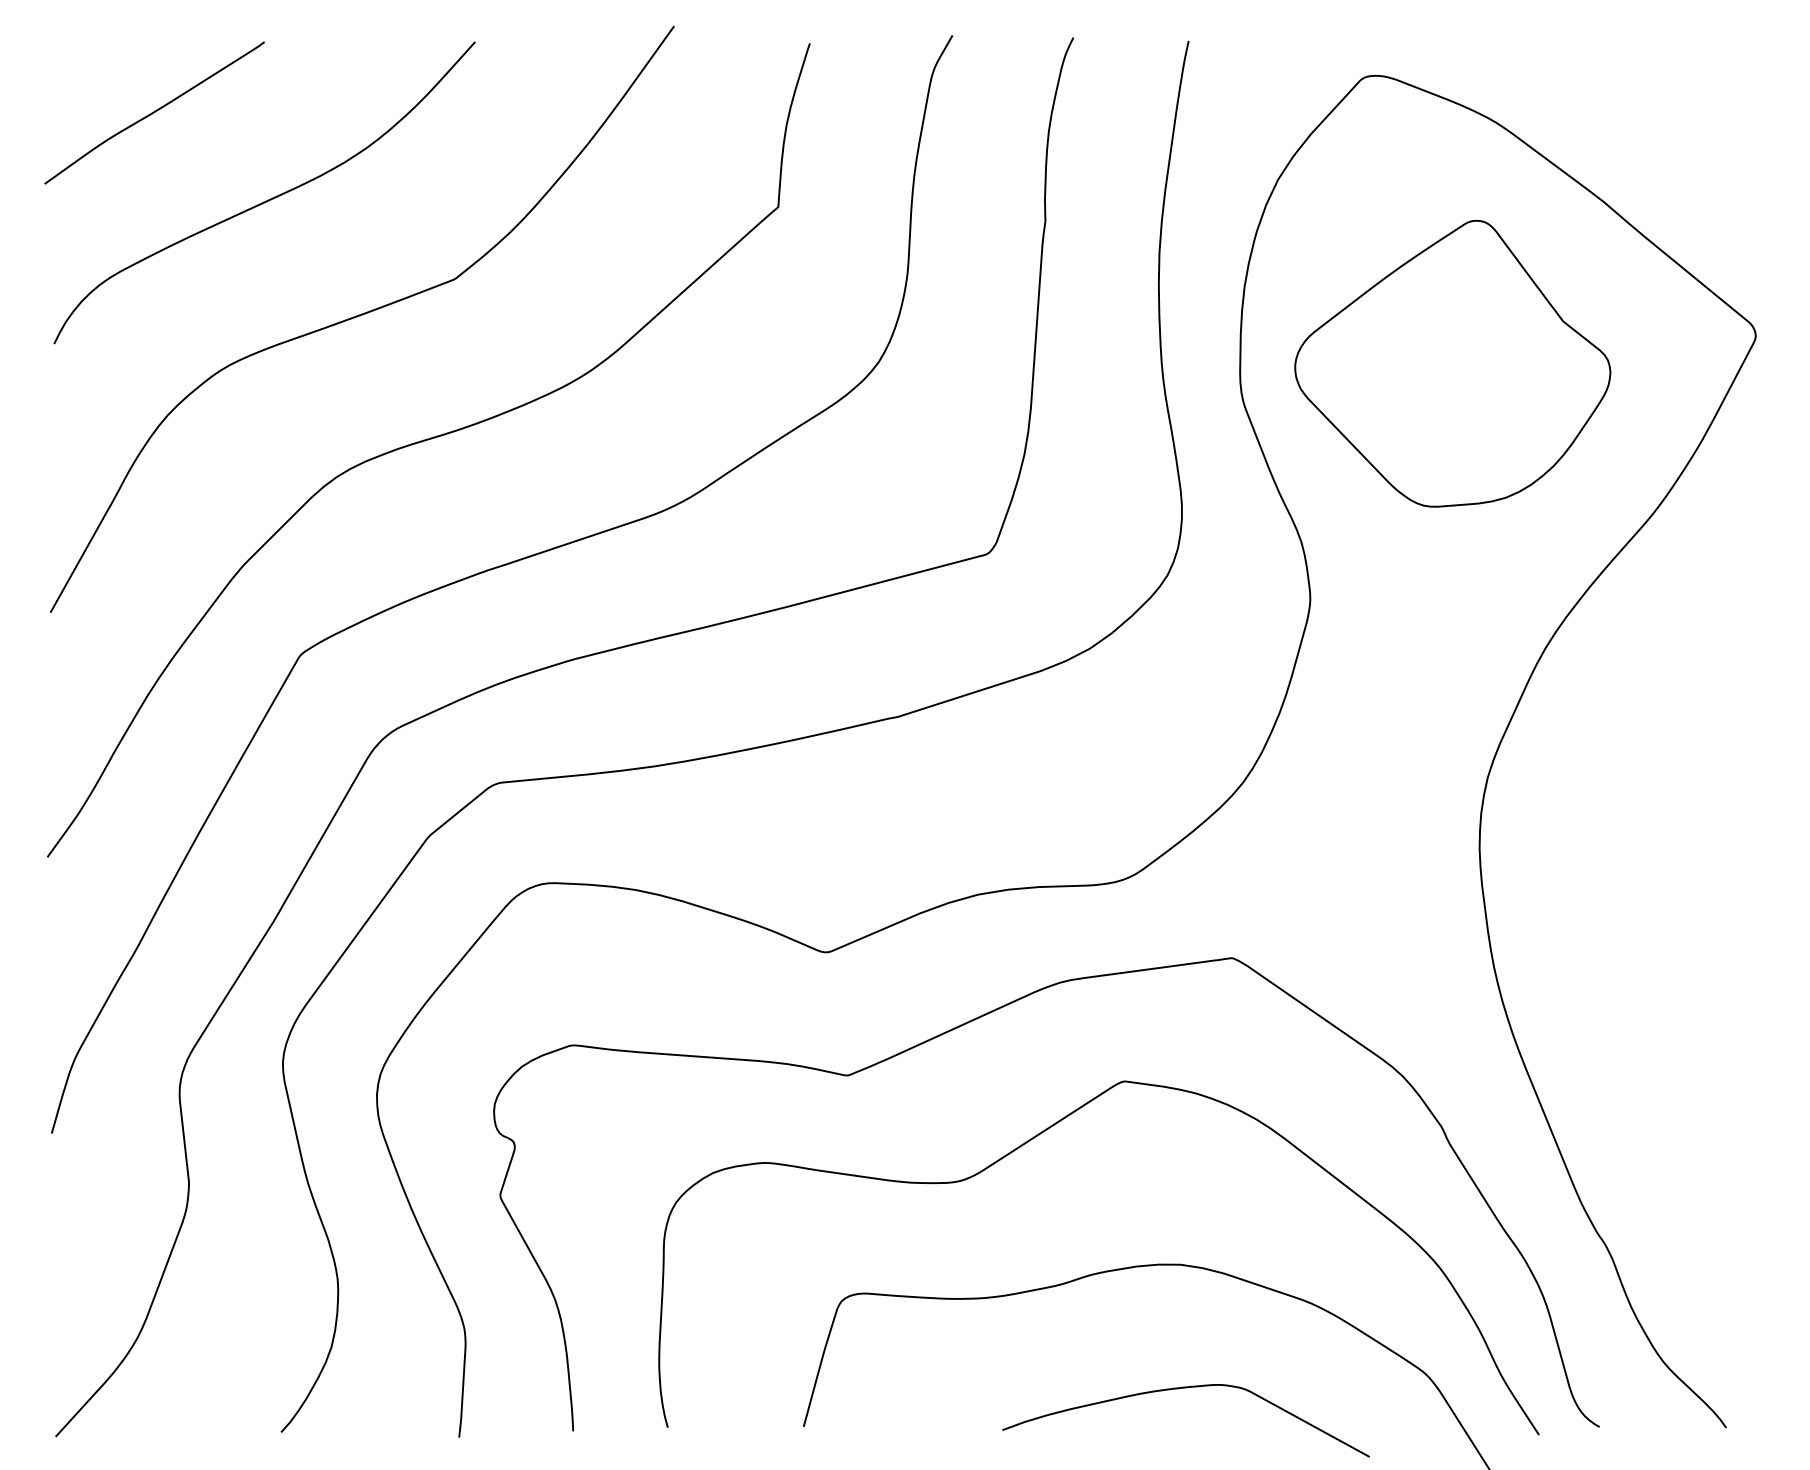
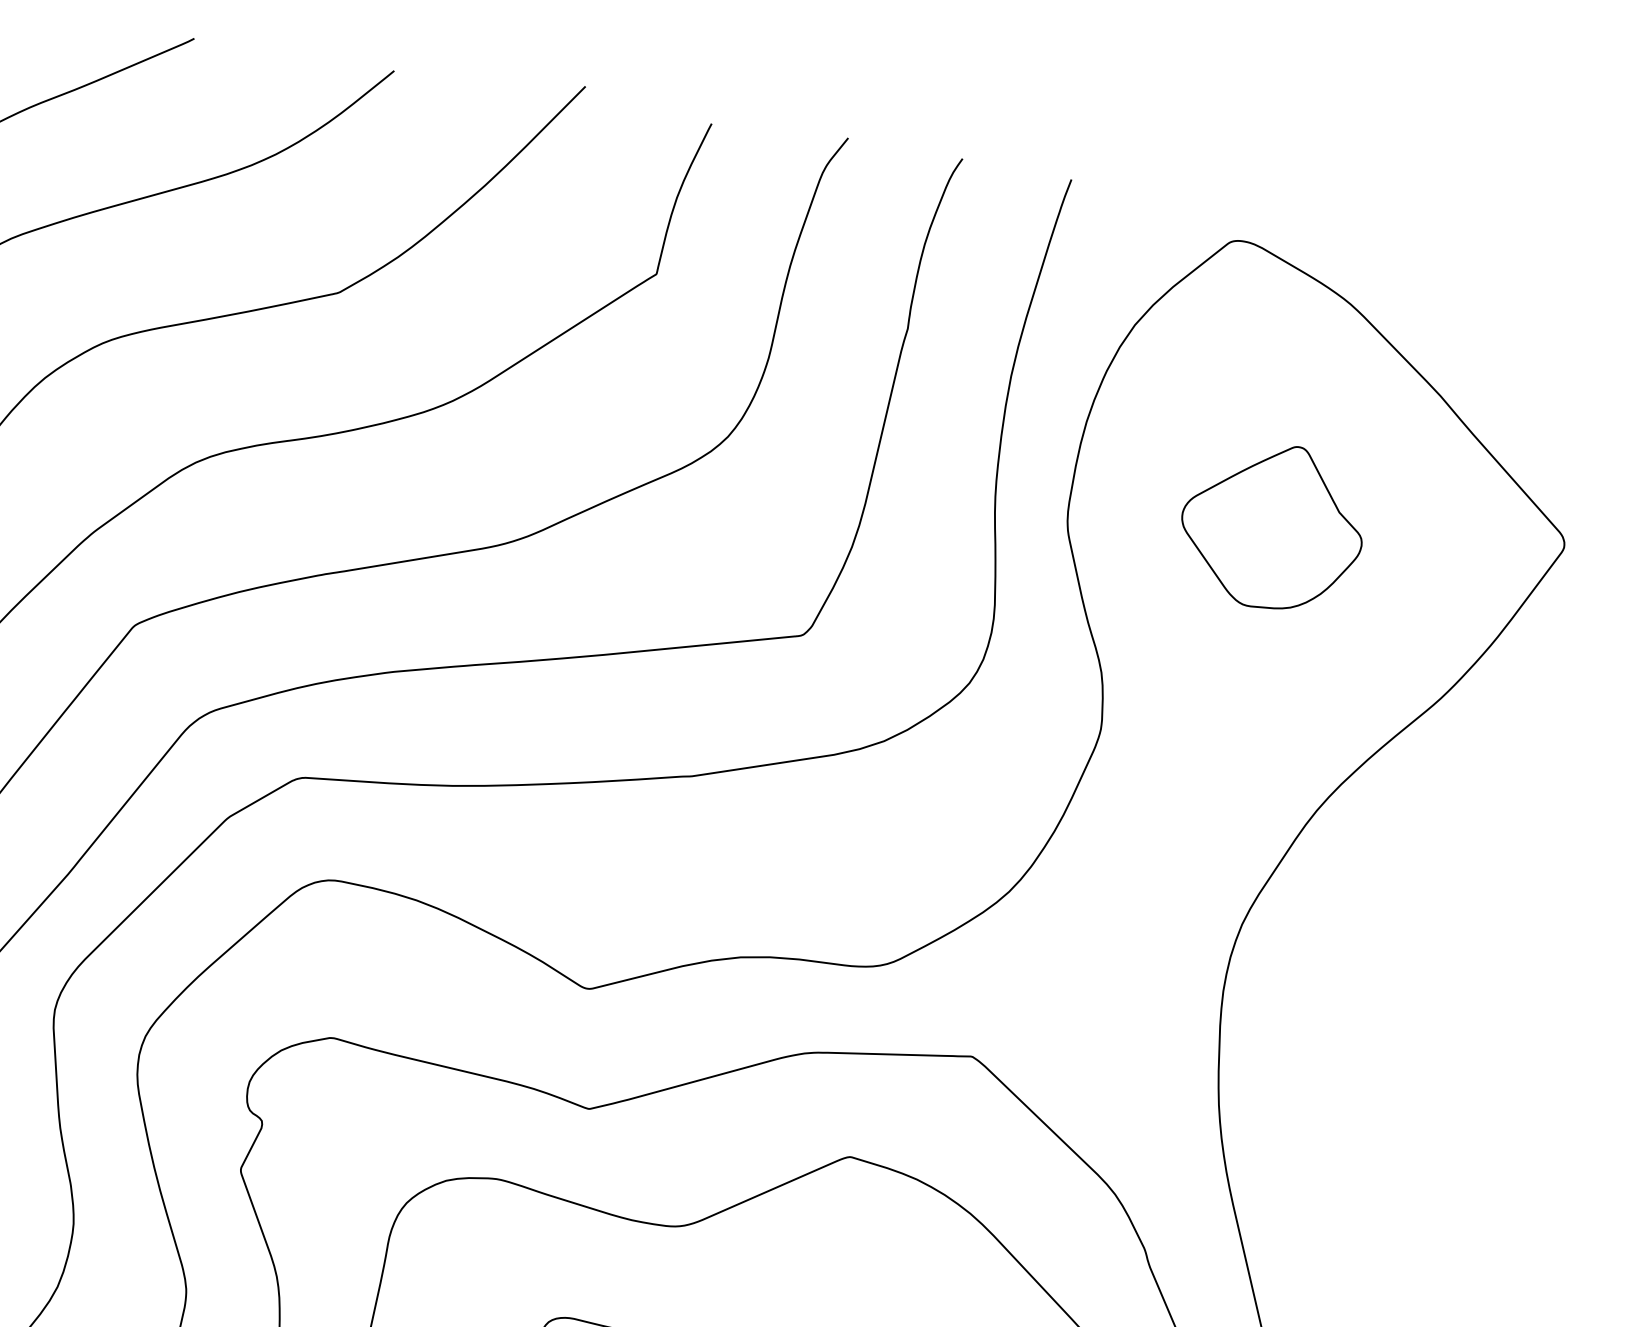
part: (1452, 363) -> (1272, 526), size x0.6

